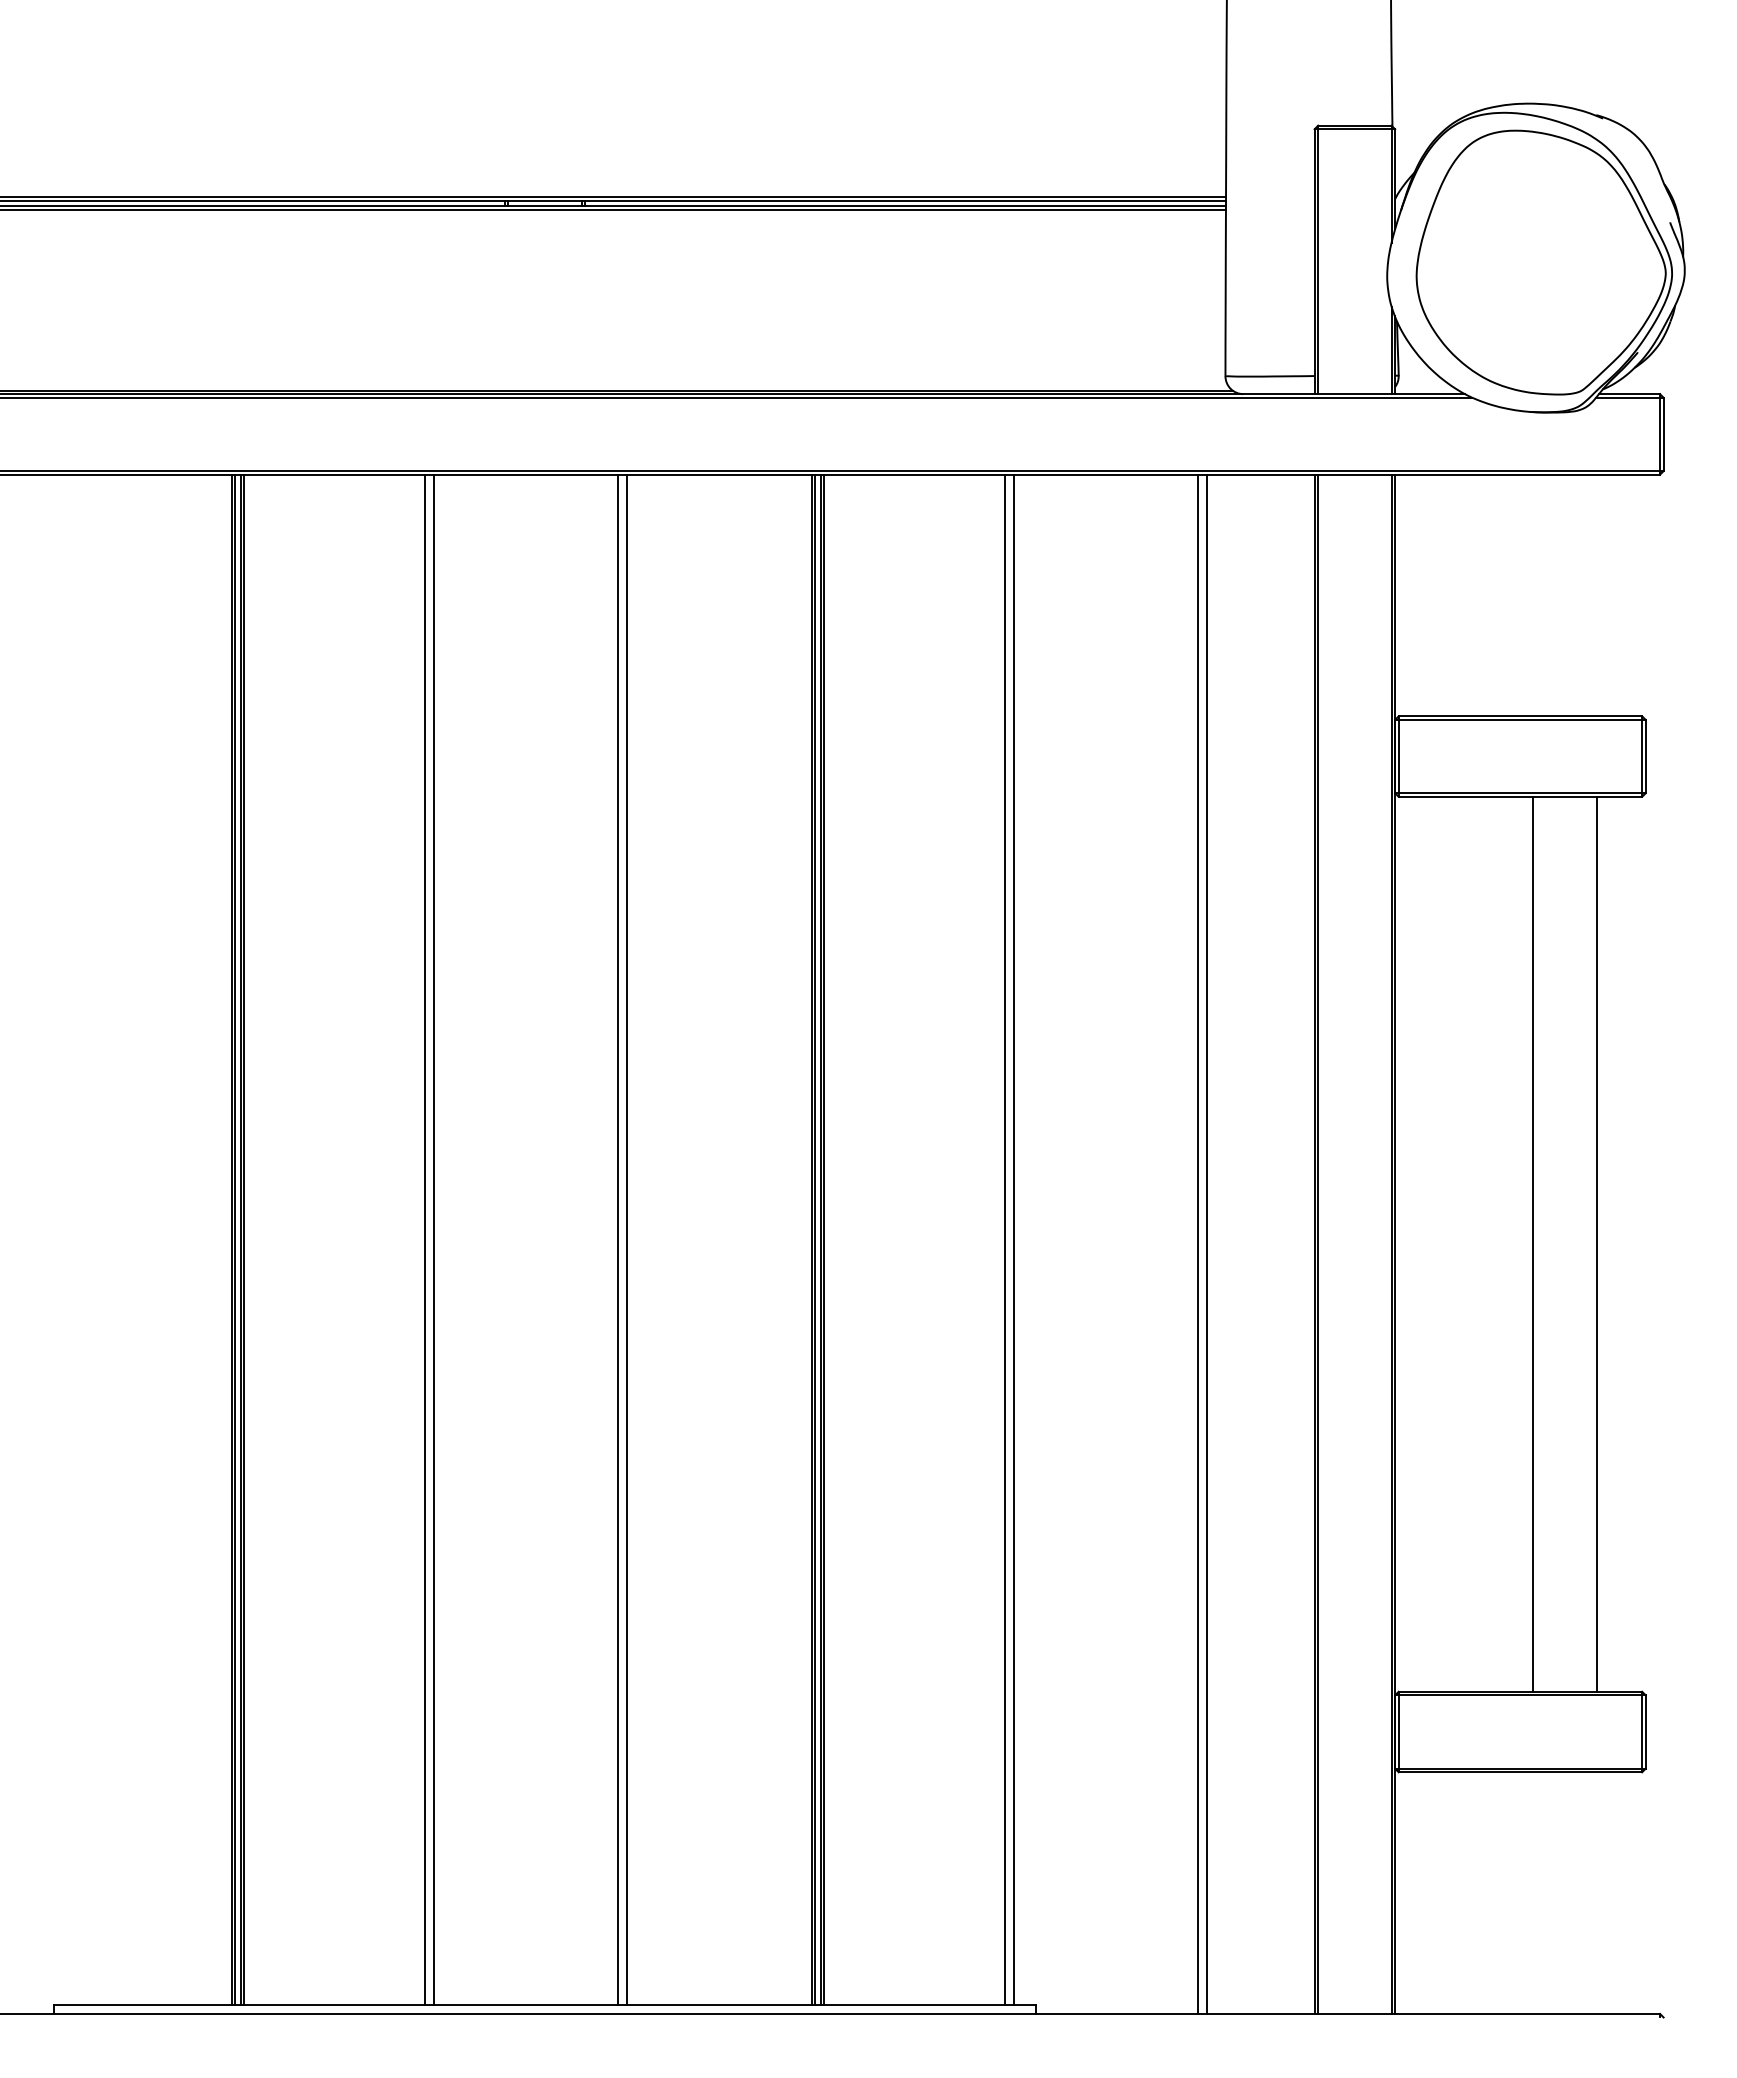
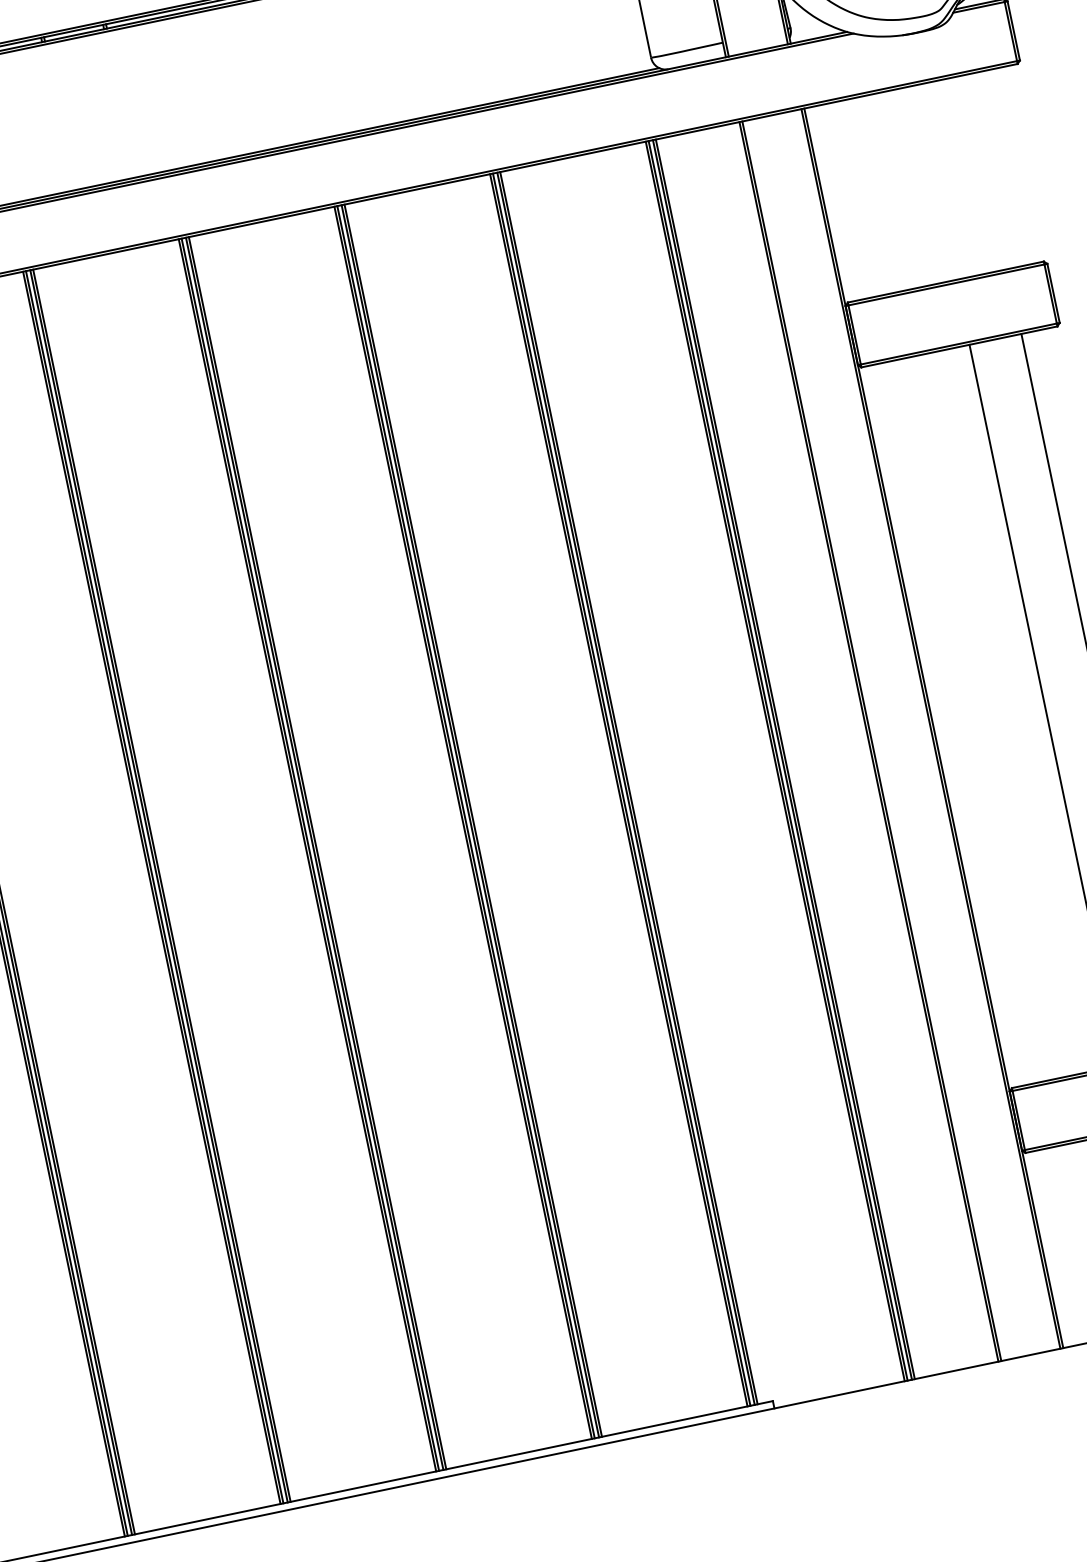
line: (428, 1239) -> (154, 887), added
line: (437, 1239) -> (161, 885), added
line: (621, 1239) -> (309, 854), added
line: (630, 1239) -> (317, 853), added
line: (1008, 1239) -> (621, 789), added
line: (1017, 1239) -> (628, 788), added
line: (1201, 1243) -> (777, 760), added
line: (1210, 1243) -> (784, 758), added

